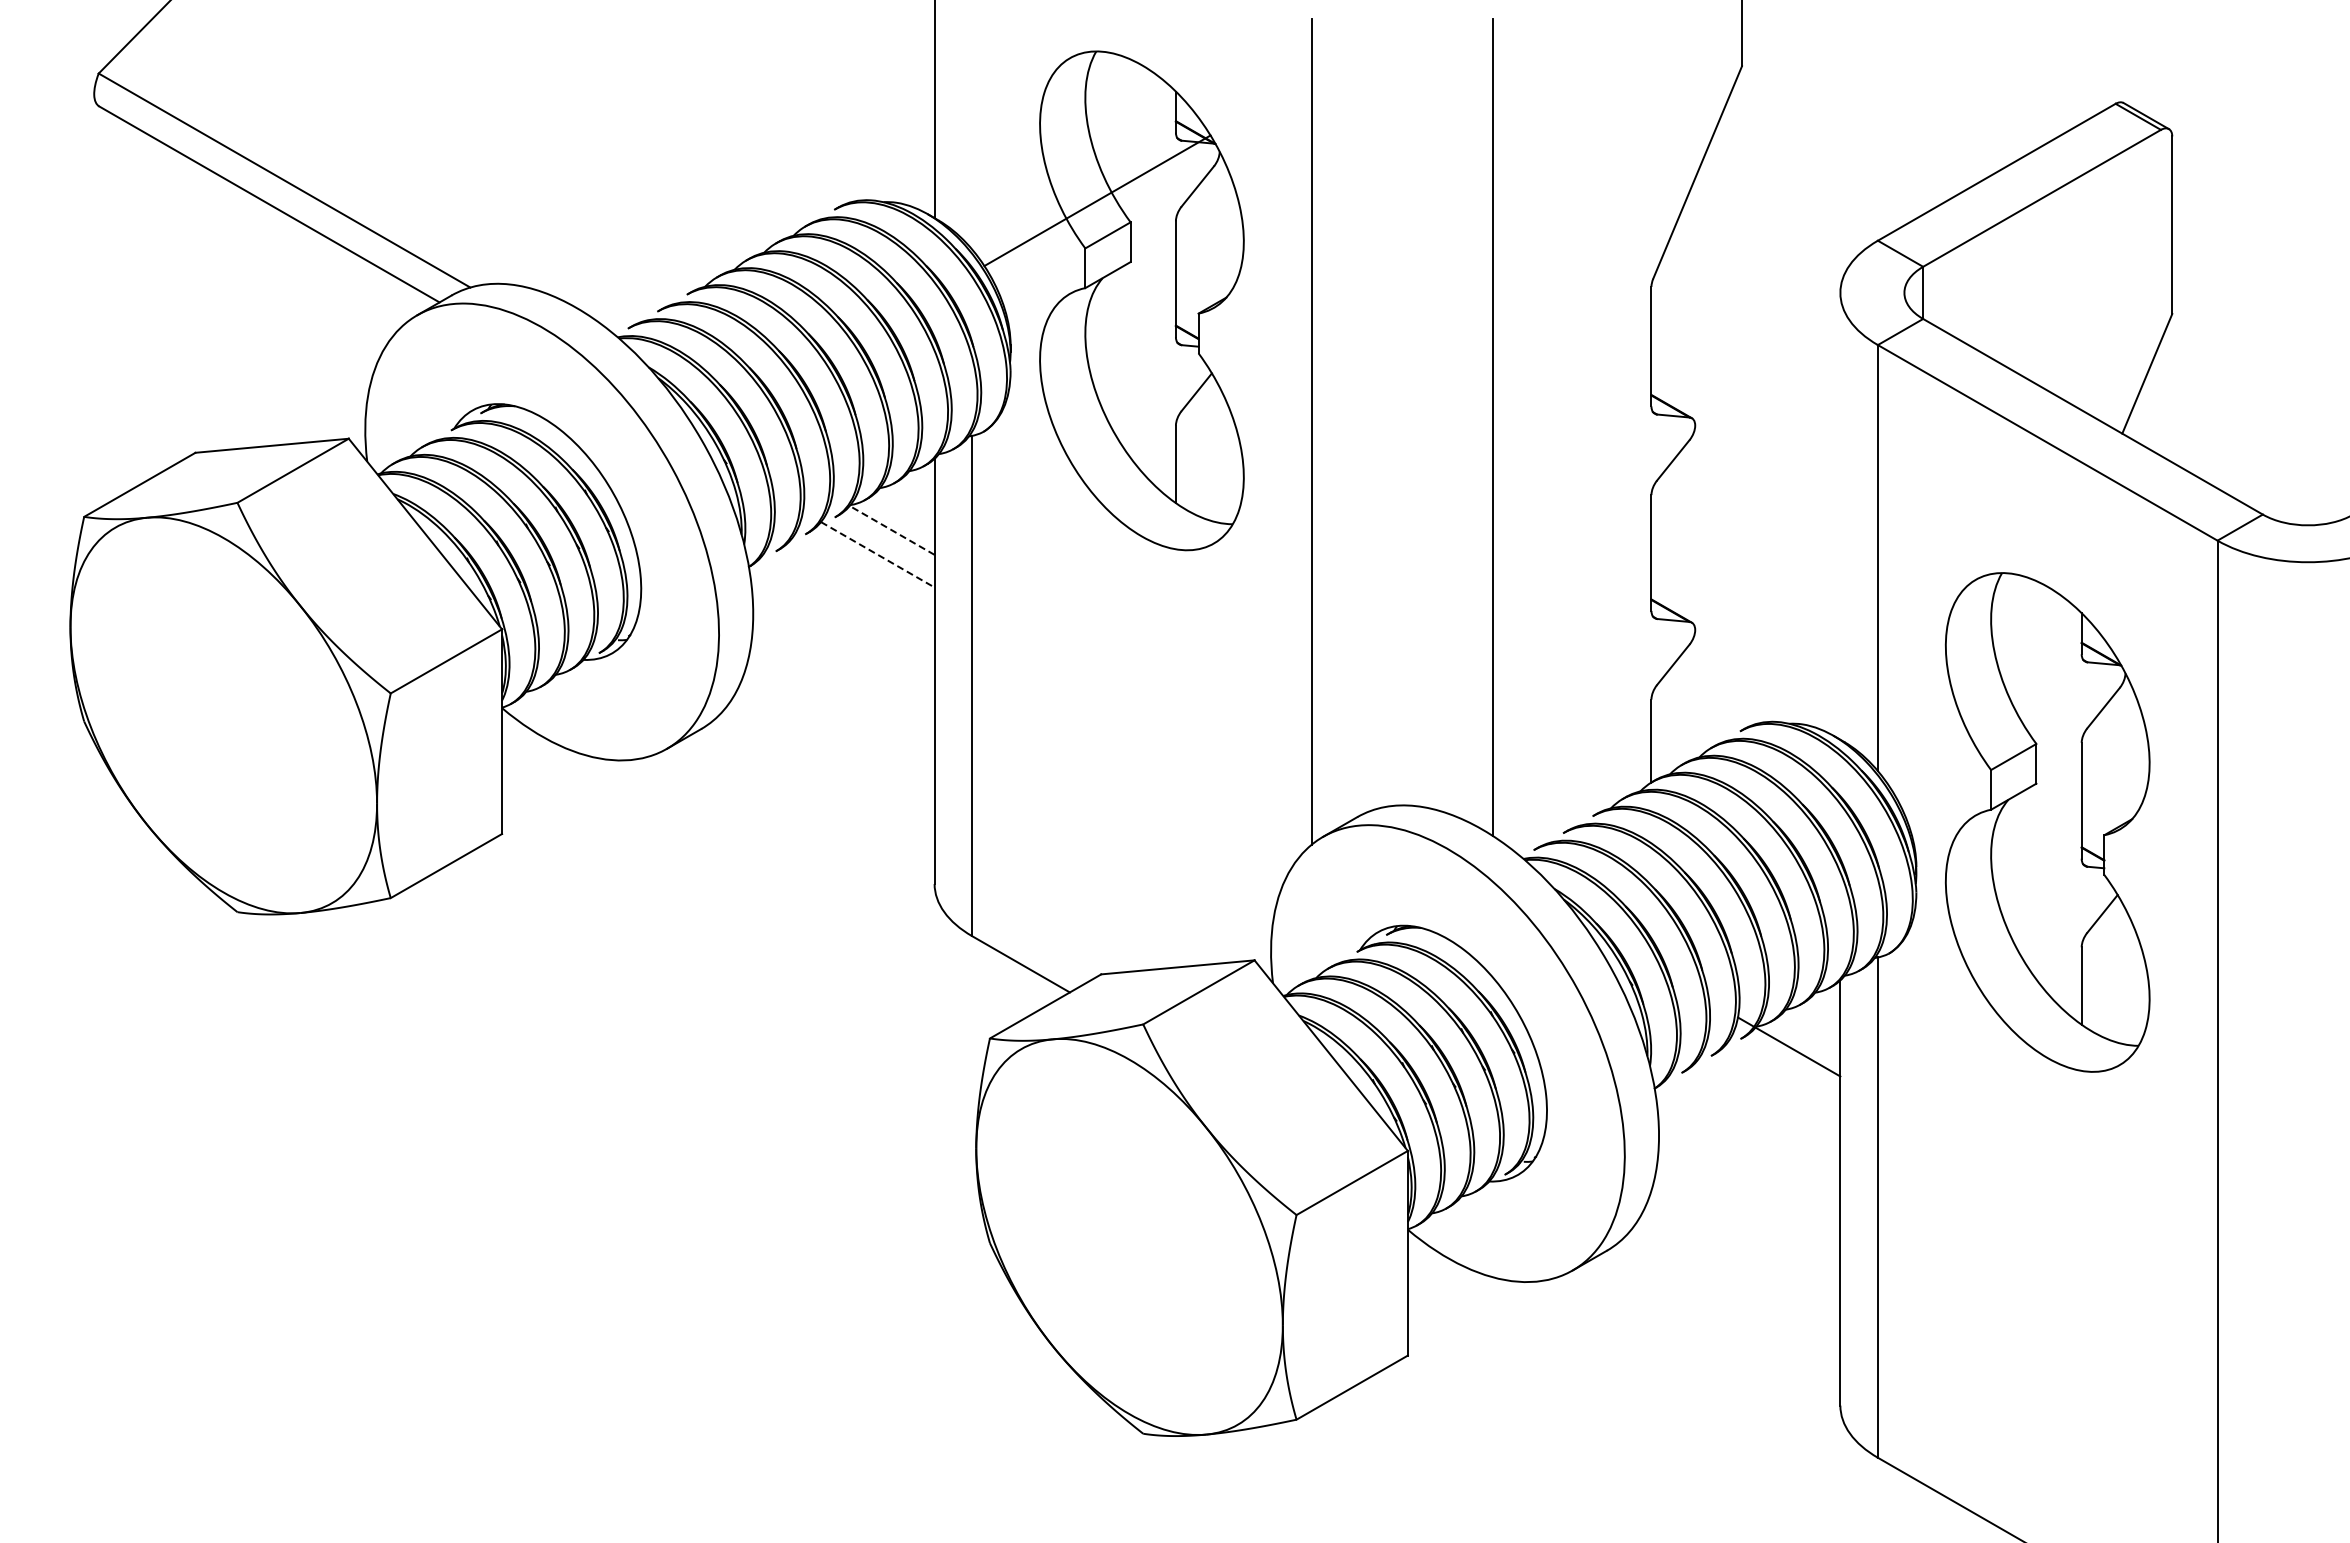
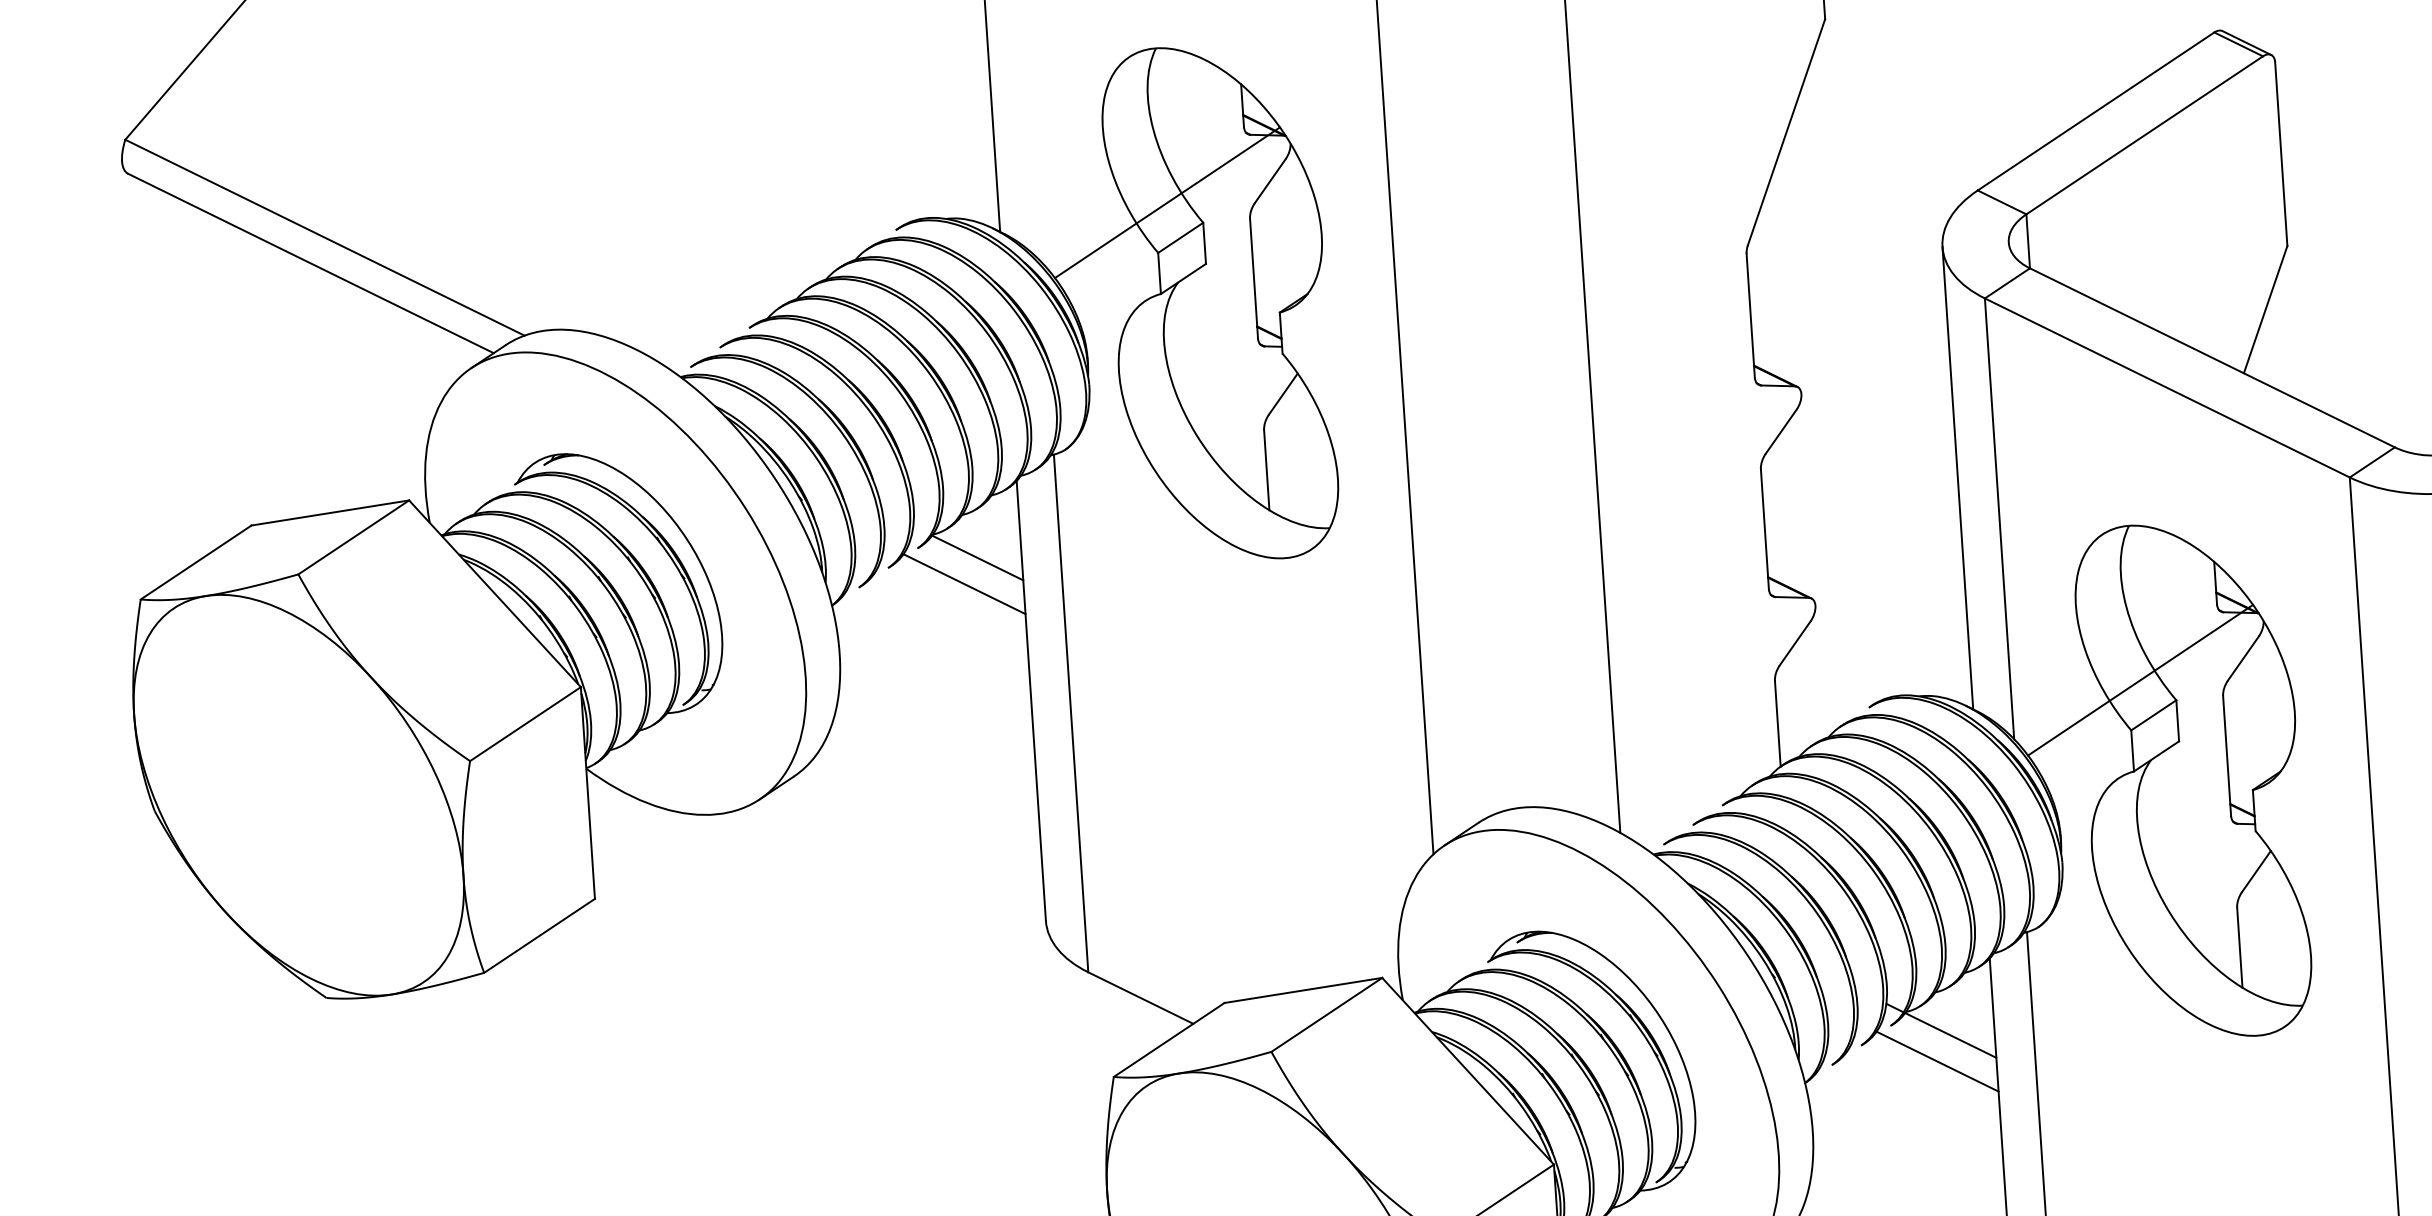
line: (1840, 516) -> (1957, 478), added
line: (892, 530) -> (978, 558), dashed -> solid
line: (877, 554) -> (964, 583), dashed -> solid
line: (2003, 722) -> (2140, 680), added
line: (1783, 1076) -> (1937, 1061), added

